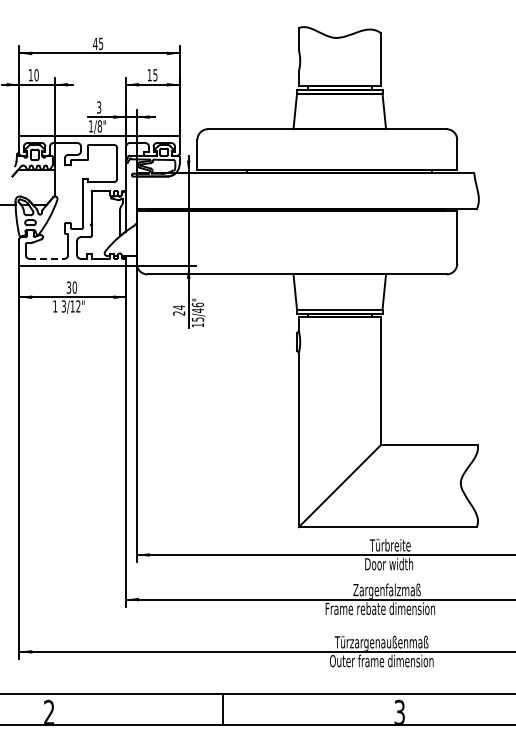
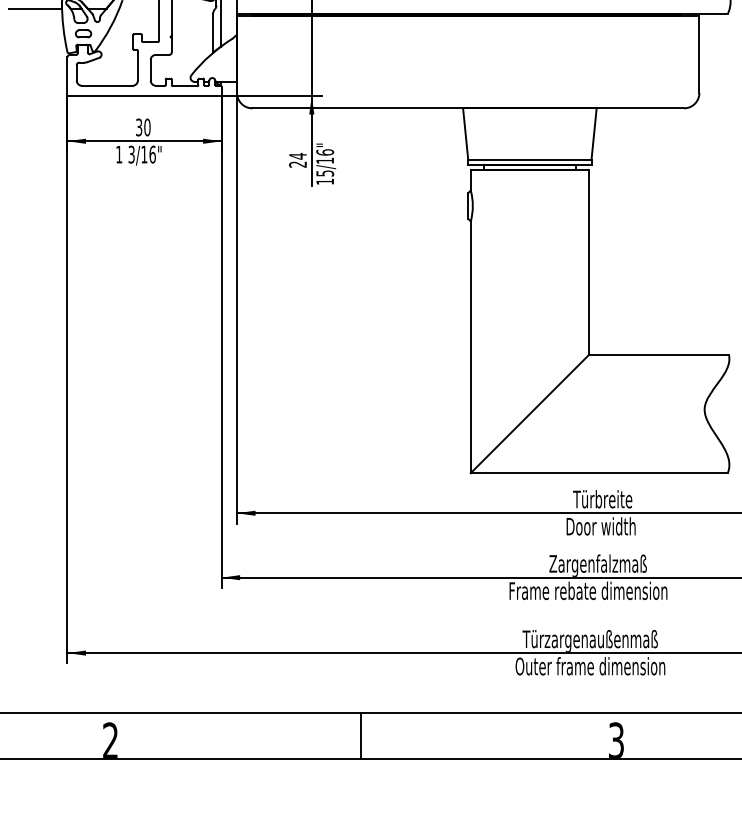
line: (47, 258) -> (108, 85), dashed -> solid
text: (78, 306) -> (152, 154), 3/12" -> 3/16"
text: (197, 310) -> (324, 160), 15/46" -> 15/16"

